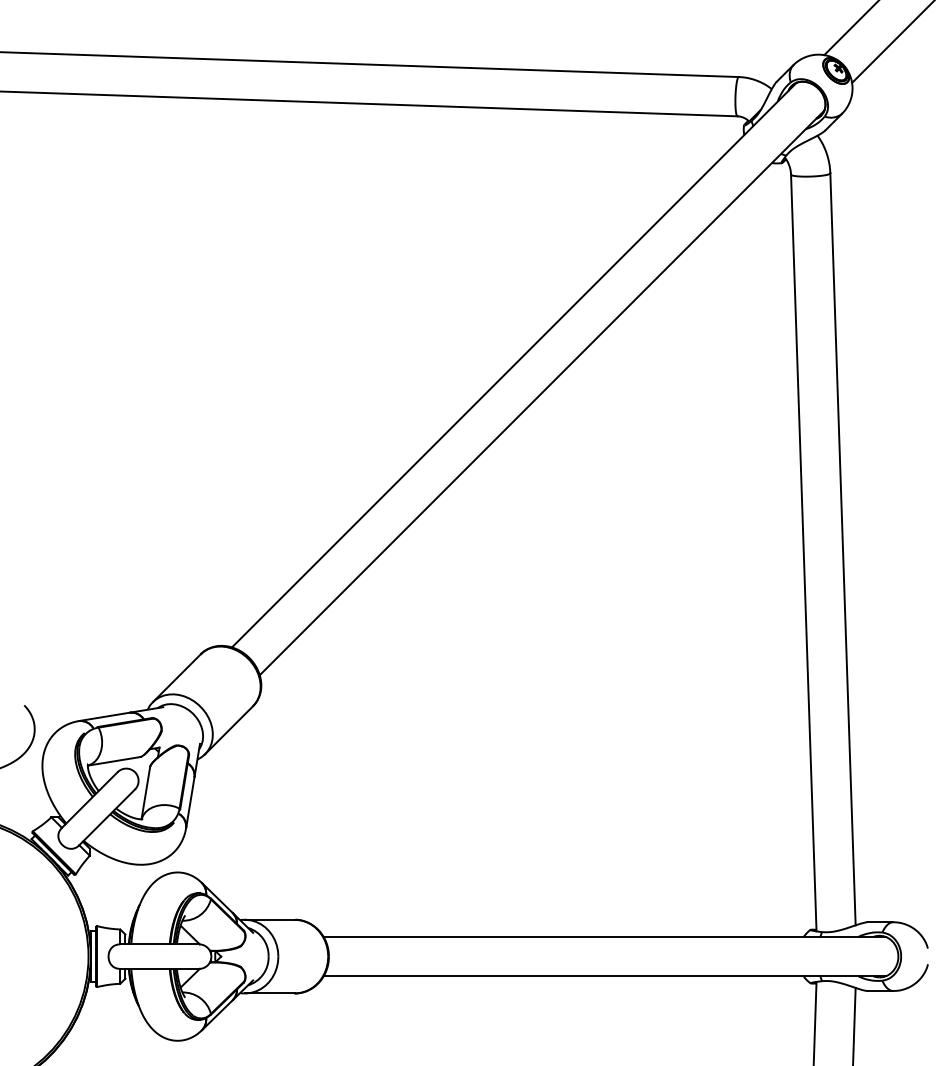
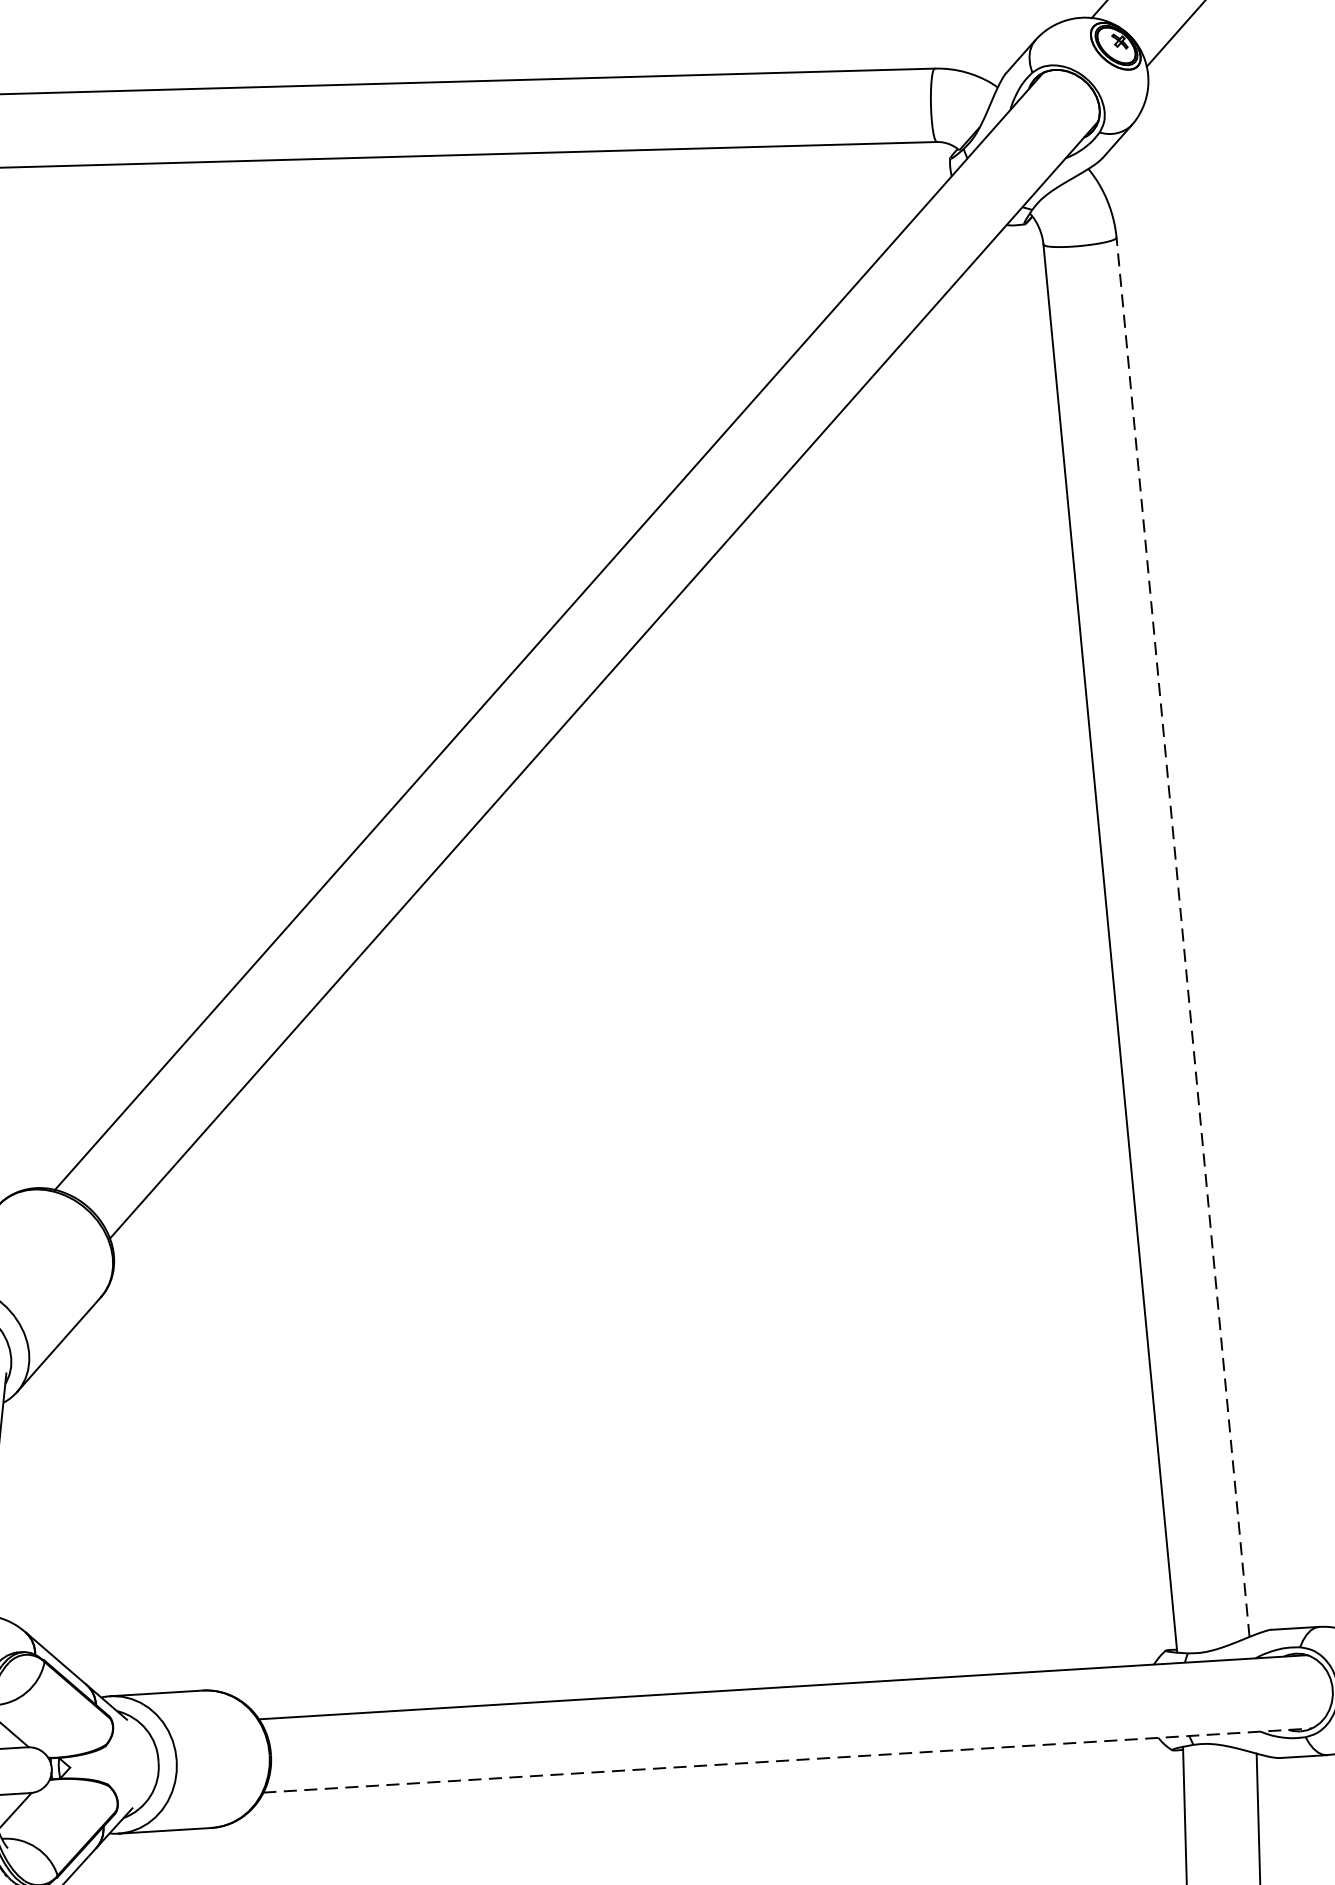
line: (842, 548) -> (1182, 935), solid -> dashed
line: (605, 976) -> (788, 1760), solid -> dashed

